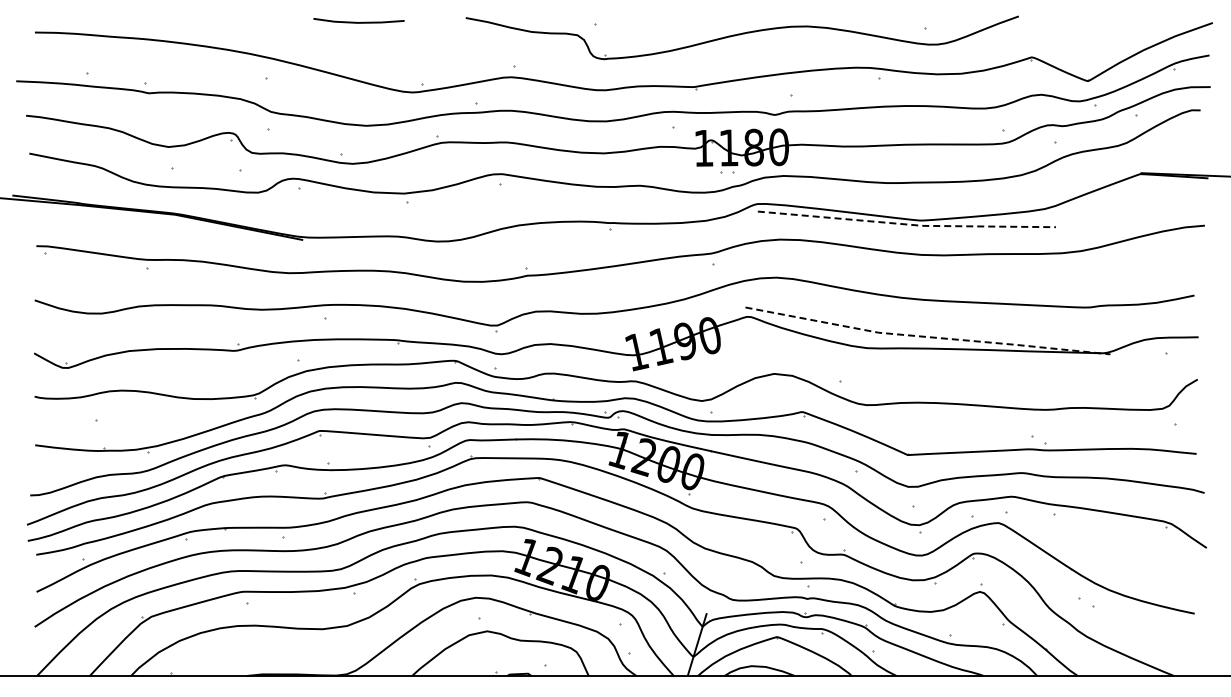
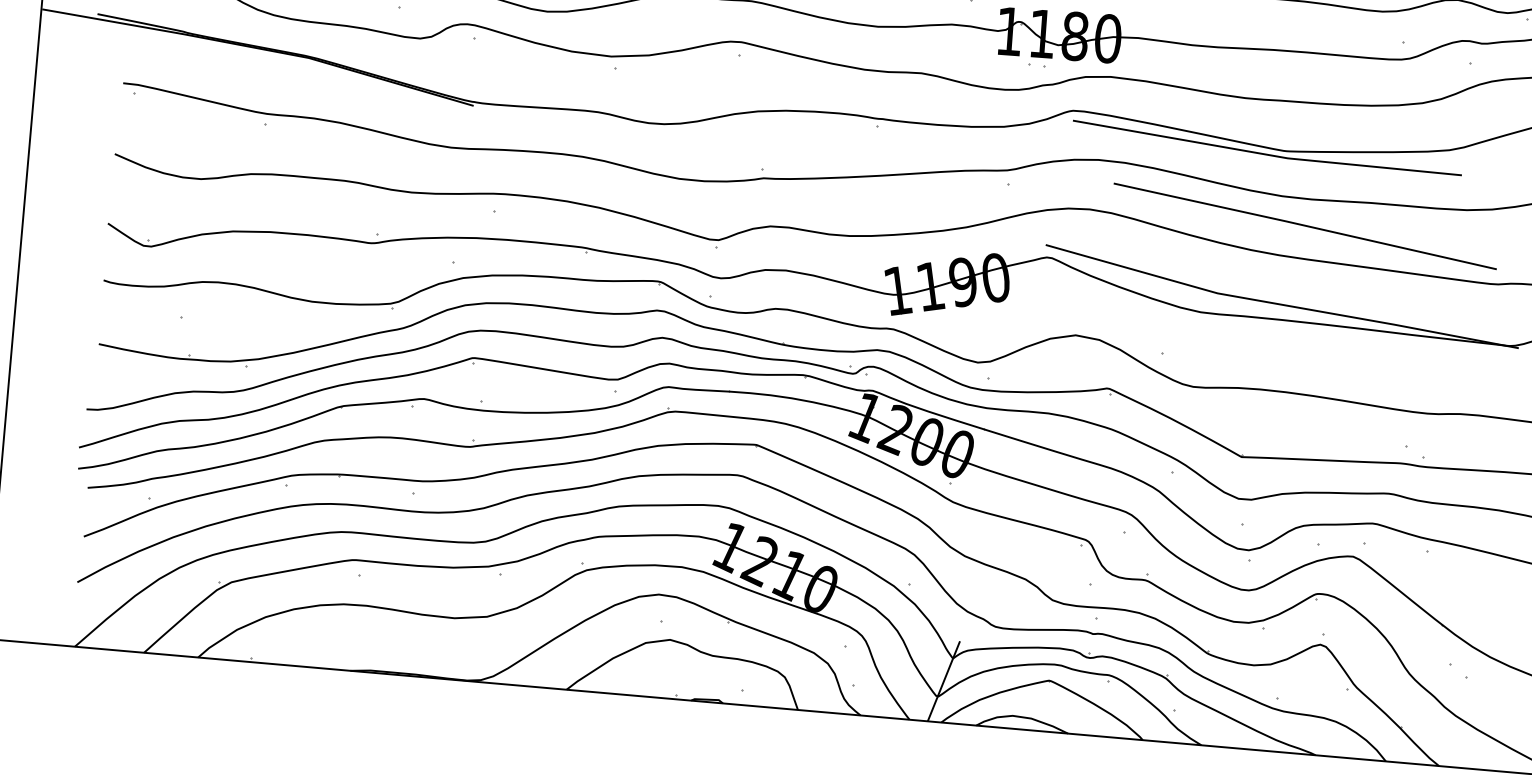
line: (908, 224) -> (1268, 154), dashed -> solid
line: (940, 275) -> (1305, 225), added
line: (927, 337) -> (1280, 305), dashed -> solid

